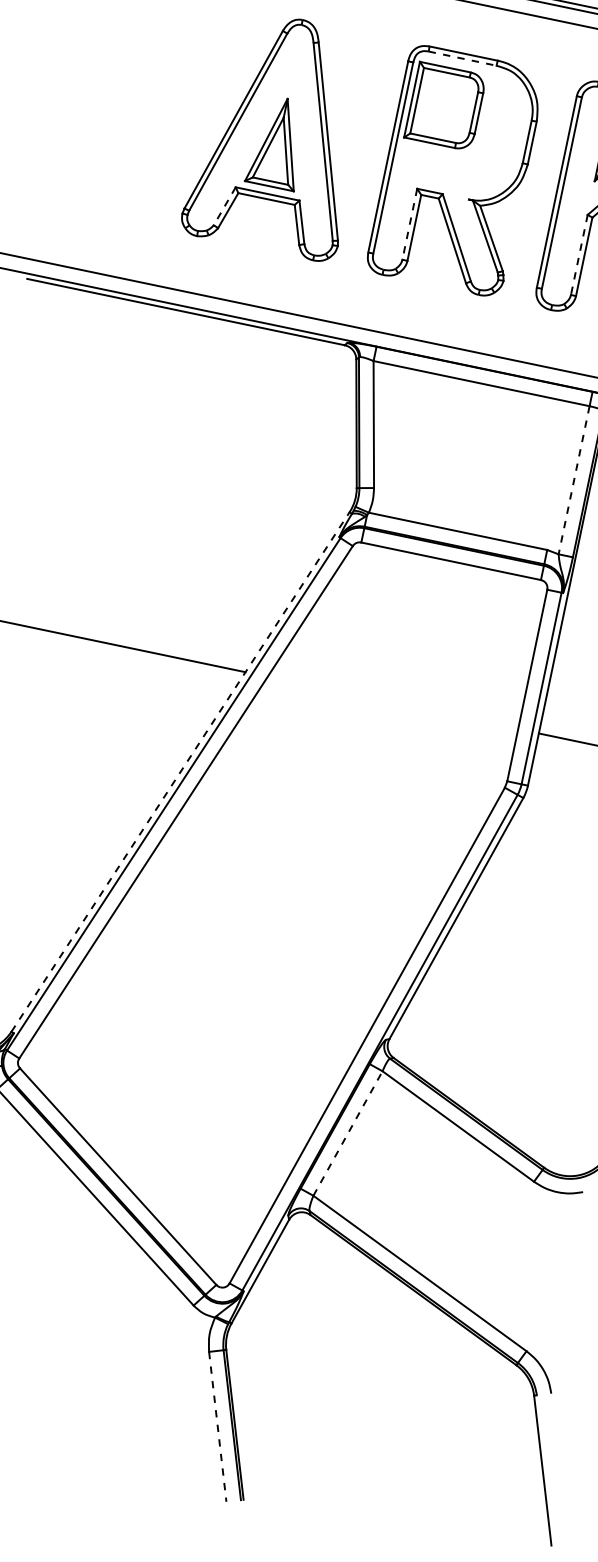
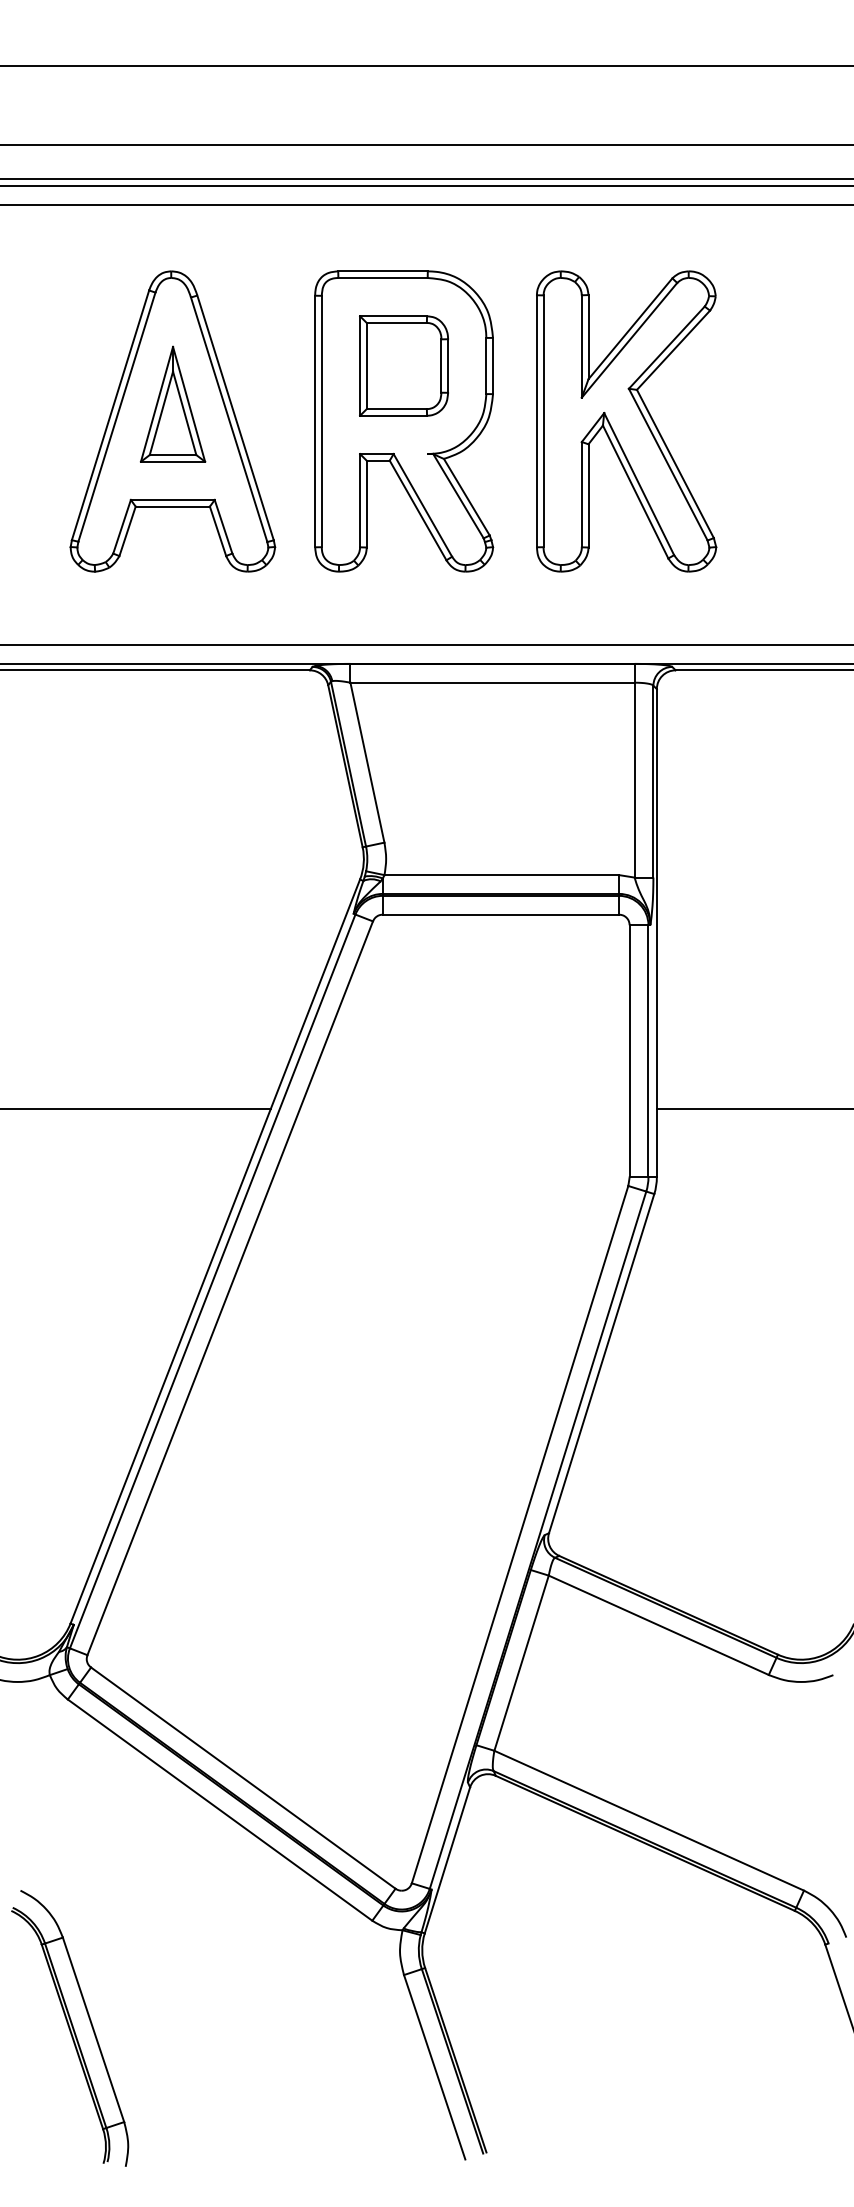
line: (462, 59) -> (383, 278), dashed -> solid
part: (445, 106) -> (403, 365), moved
part: (278, 141) -> (172, 403), moved
line: (224, 206) -> (121, 527), dashed -> solid
line: (410, 224) -> (360, 500), dashed -> solid
line: (579, 254) -> (581, 494), dashed -> solid
line: (573, 480) -> (634, 780), dashed -> solid
line: (180, 771) -> (215, 1251), dashed -> solid
line: (347, 1133) -> (521, 1663), dashed -> solid
line: (217, 1426) -> (434, 2067), dashed -> solid

